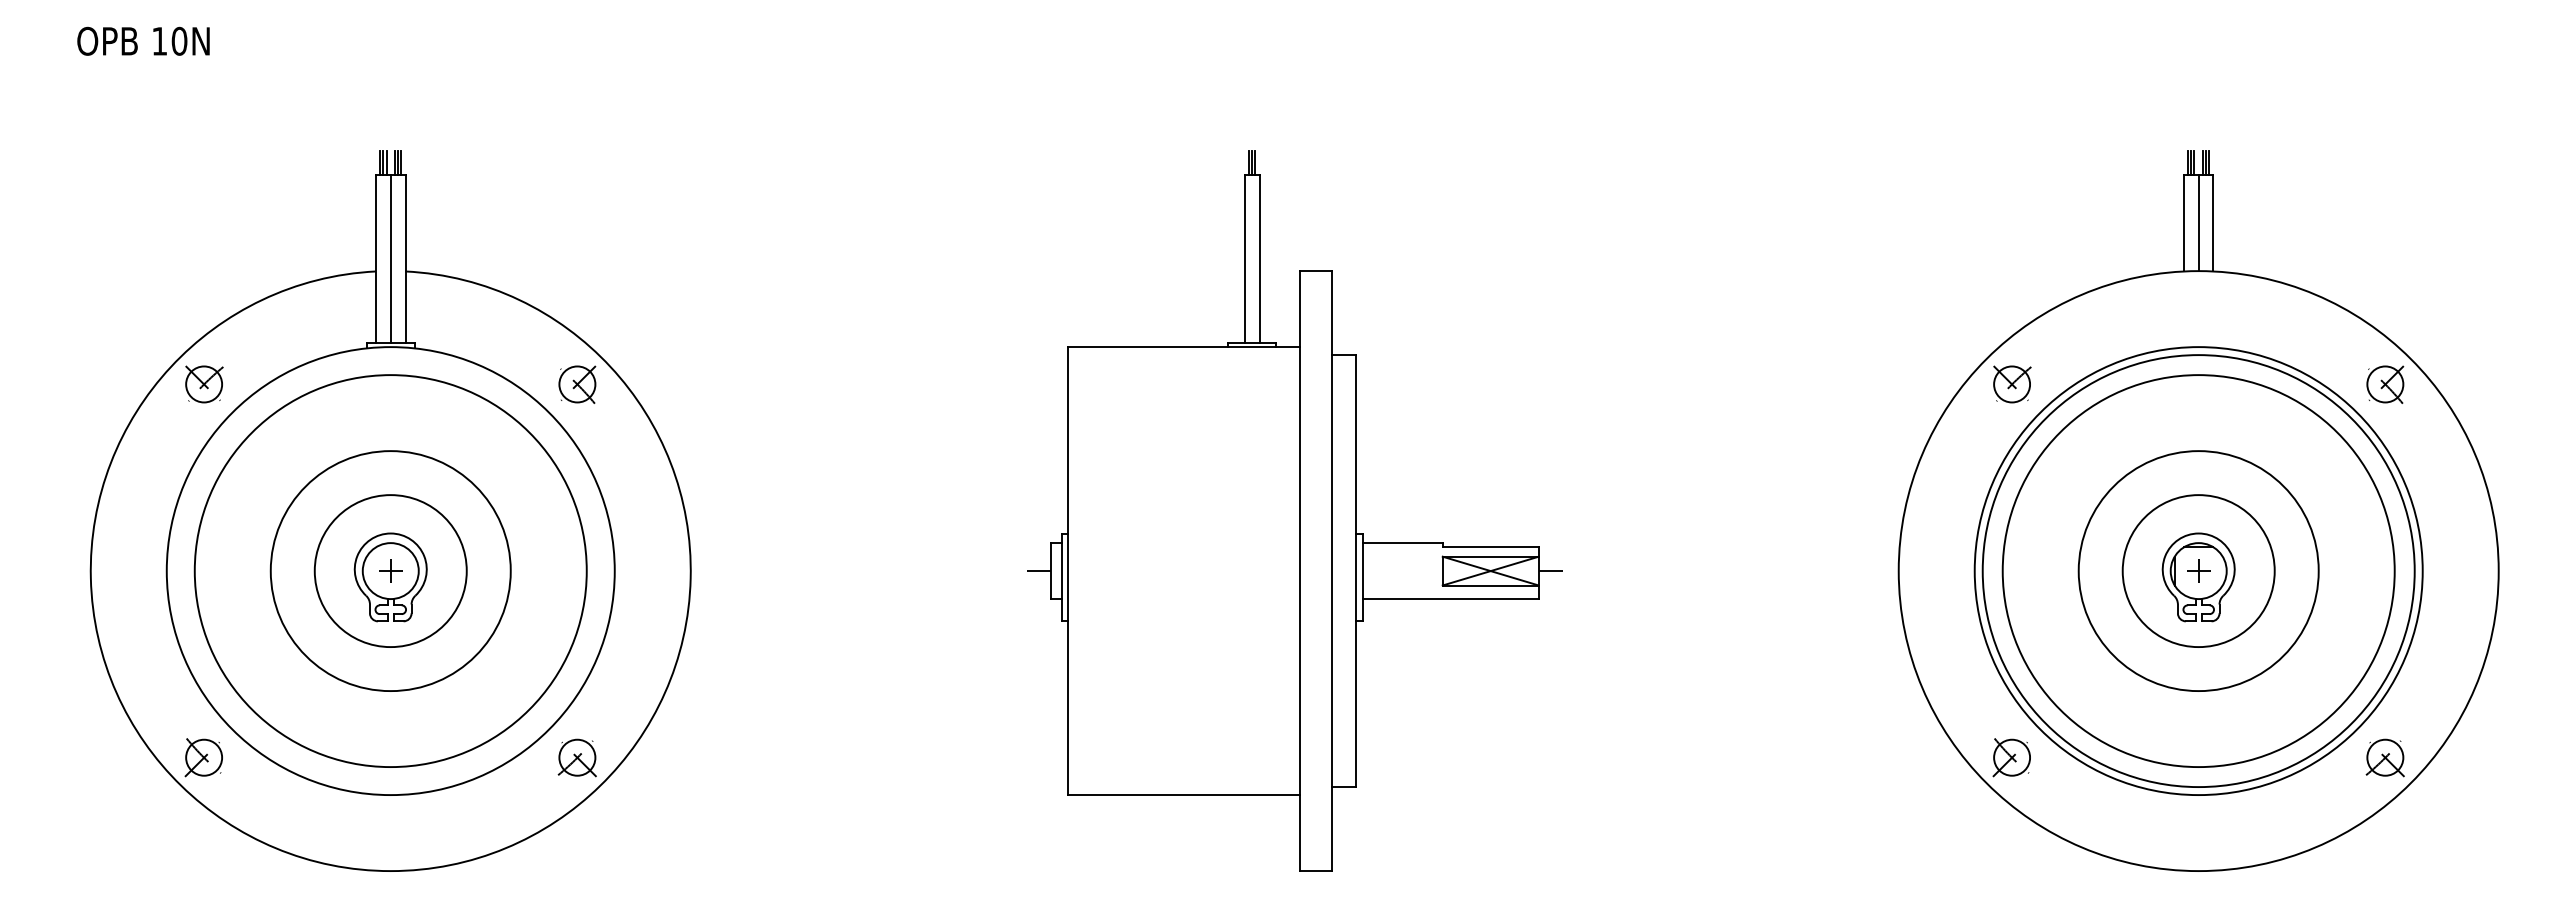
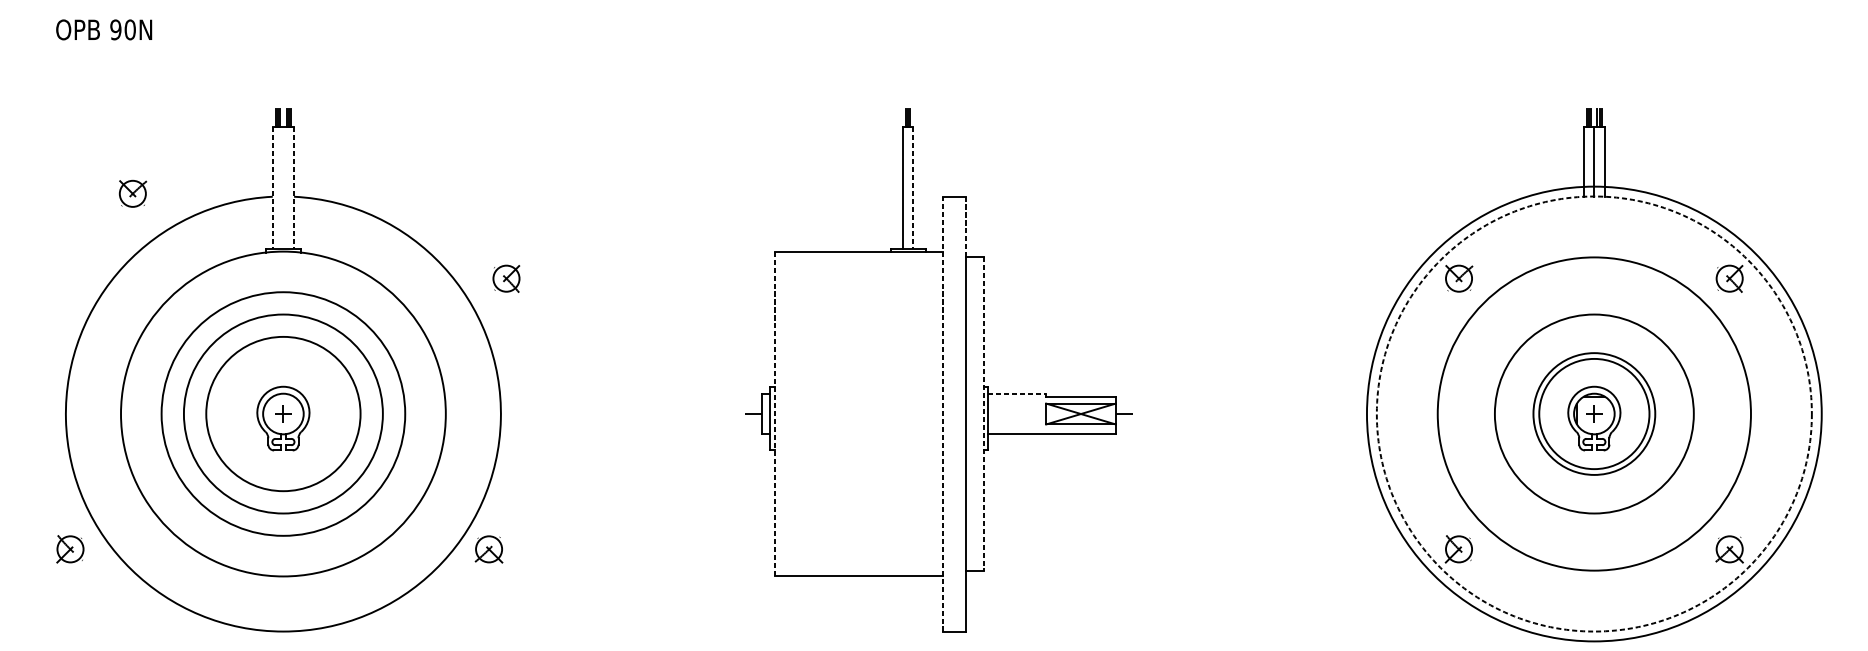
text: (159, 40) -> (115, 29), 10N -> 90N
line: (376, 259) -> (273, 188), solid -> dashed
line: (390, 259) -> (283, 188), removed
line: (405, 259) -> (294, 188), solid -> dashed
line: (1259, 259) -> (913, 188), solid -> dashed
line: (1332, 313) -> (966, 227), solid -> dashed
part: (204, 384) -> (133, 193), moved
part: (577, 384) -> (506, 278), moved
line: (1402, 543) -> (1017, 394), solid -> dashed
circle: (390, 571) -> (283, 414), size x0.7
circle: (390, 571) -> (283, 414), size x1.4
circle: (390, 571) -> (283, 414), size x1.4
line: (1068, 571) -> (774, 414), solid -> dashed
line: (1300, 571) -> (943, 414), solid -> dashed
line: (1356, 571) -> (983, 414), solid -> dashed
circle: (2198, 571) -> (1594, 414), size x0.7
circle: (2198, 571) -> (1594, 414), size x0.7
circle: (2198, 571) -> (1594, 414), size x1.4
circle: (2198, 571) -> (1594, 414), solid -> dashed
part: (203, 757) -> (70, 549), moved
part: (576, 757) -> (488, 549), moved

